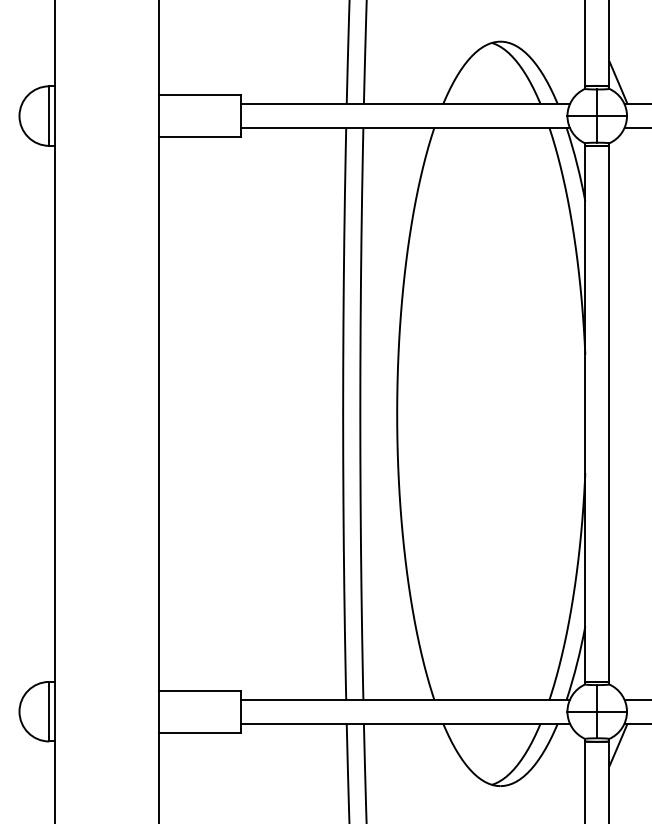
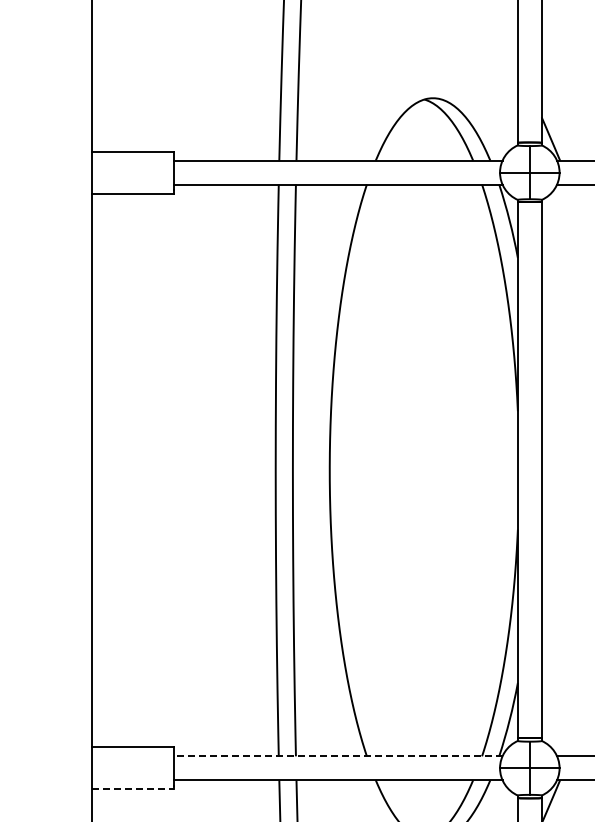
line: (405, 699) -> (338, 756), solid -> dashed
line: (200, 732) -> (133, 789), solid -> dashed

